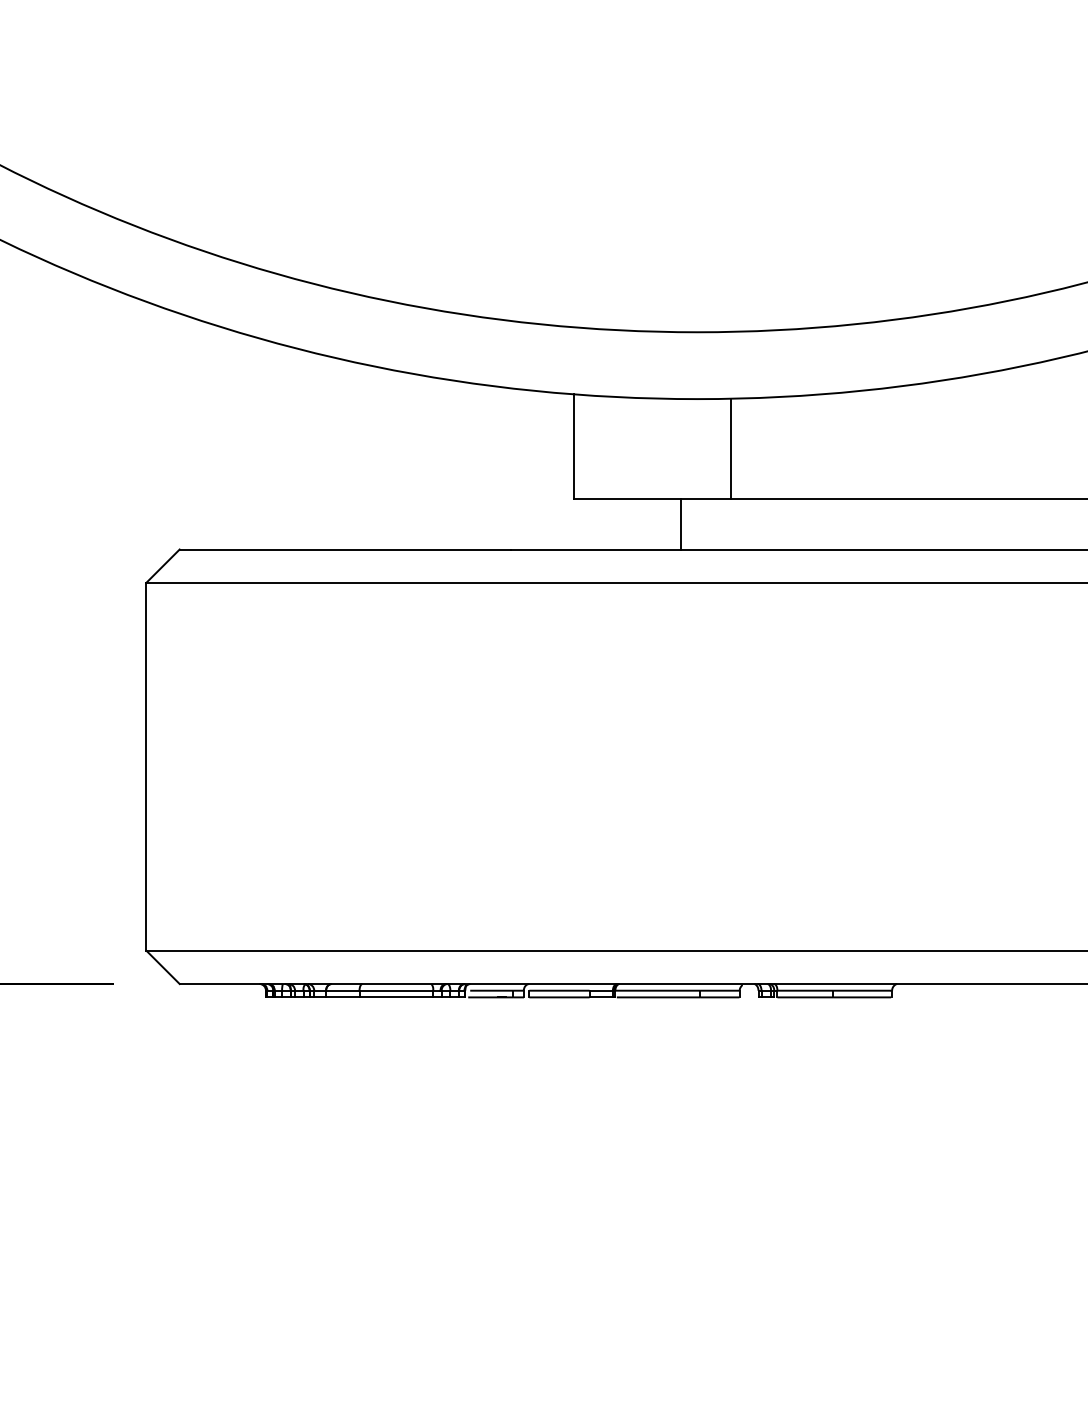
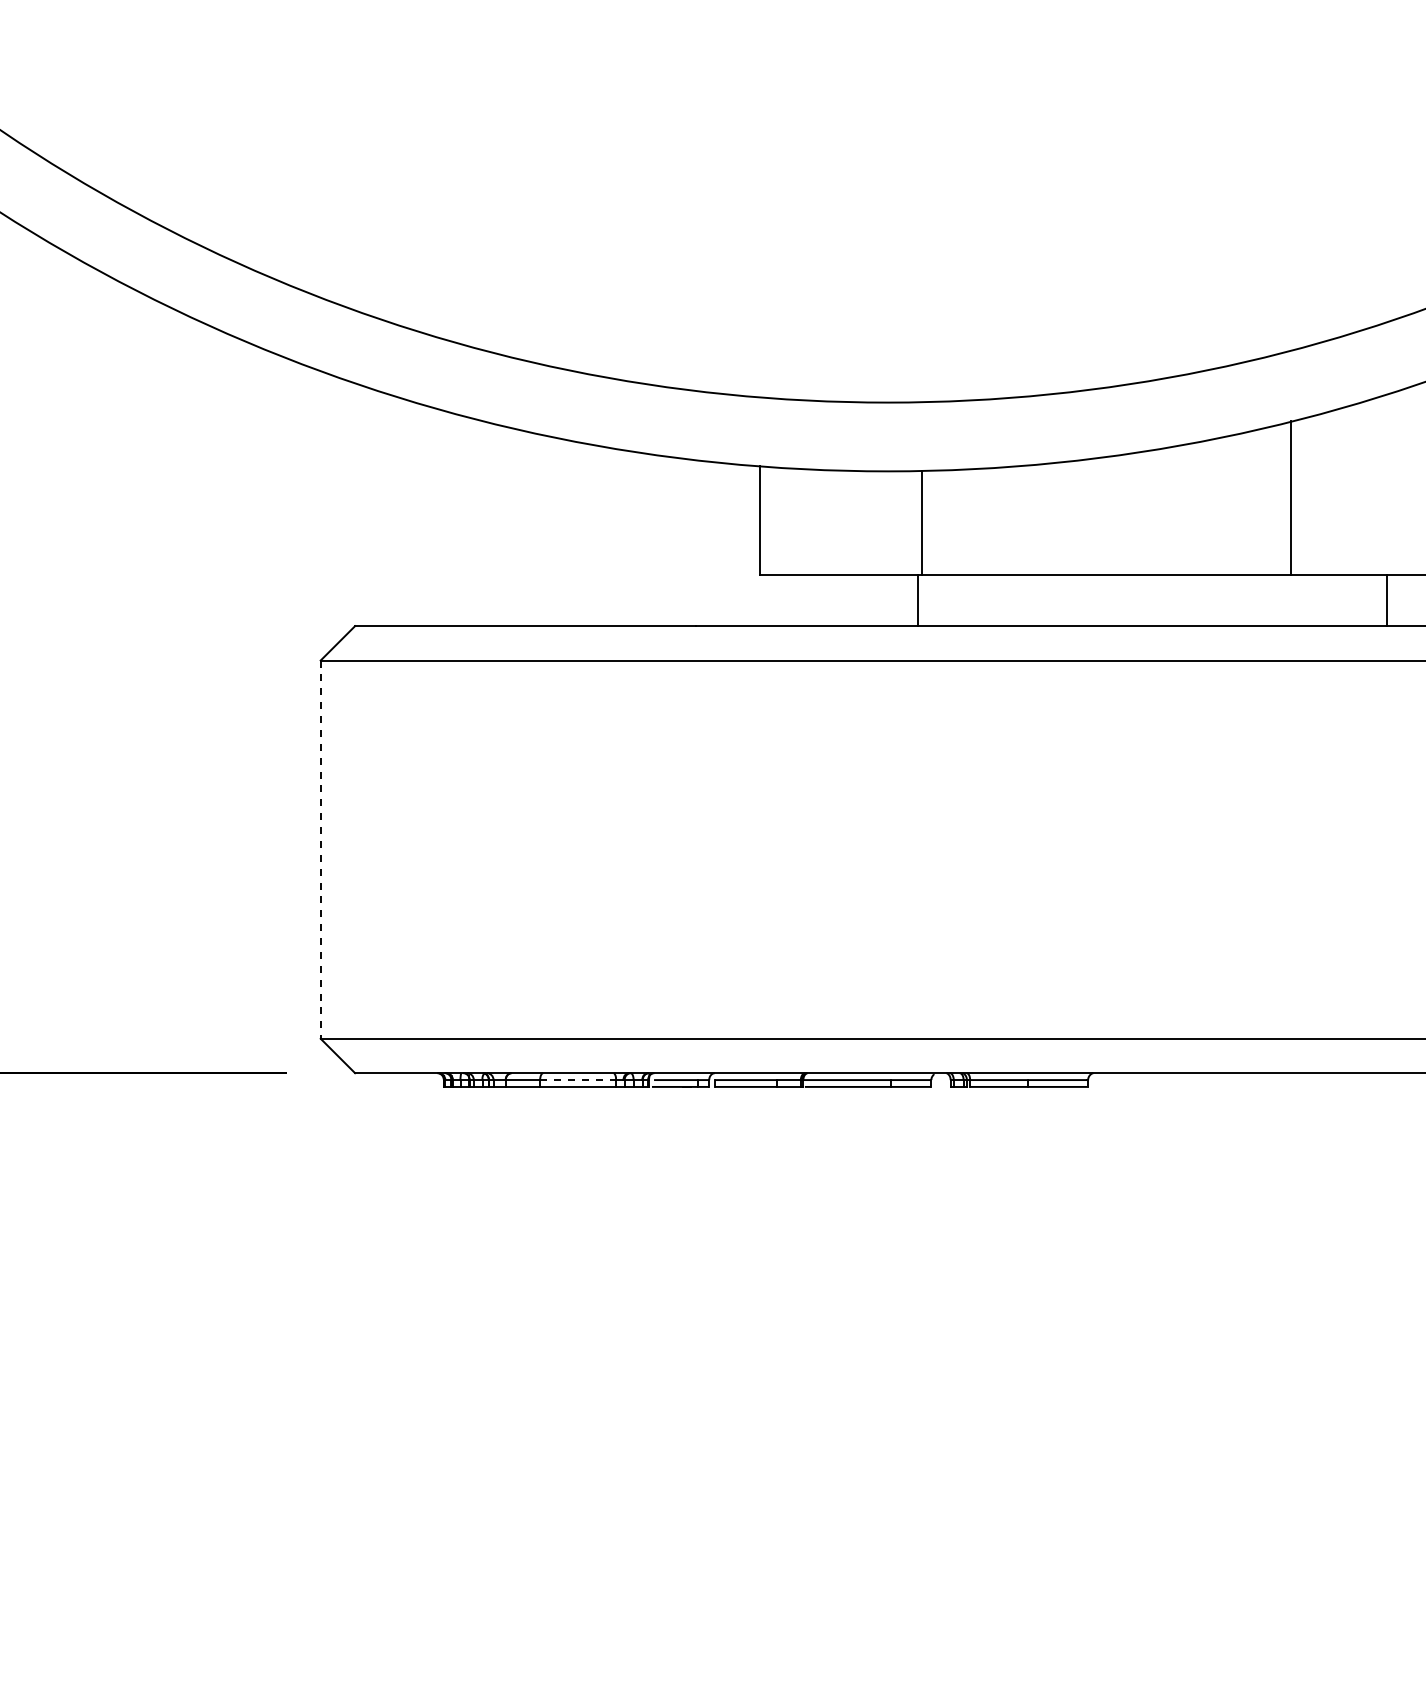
line: (680, 524) -> (917, 600), moved
line: (146, 767) -> (320, 850), solid -> dashed
line: (396, 991) -> (578, 1080), solid -> dashed

